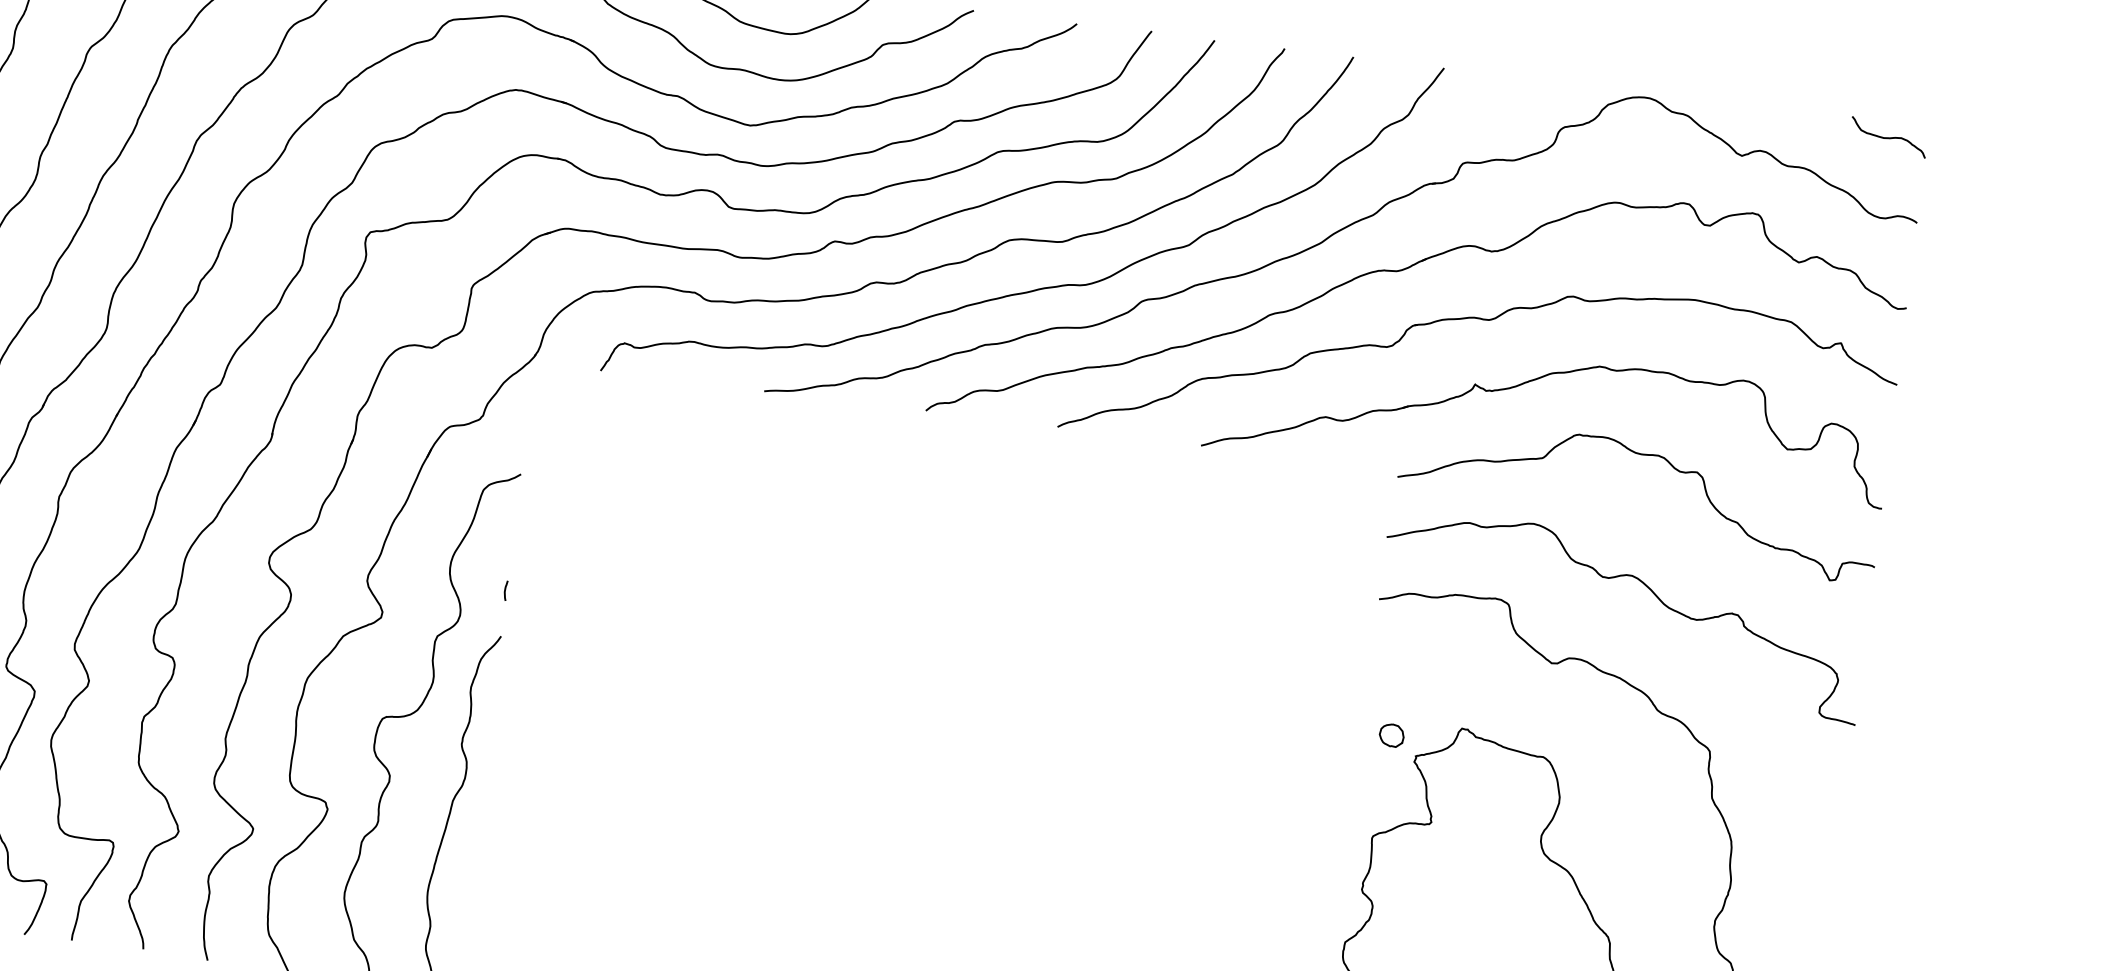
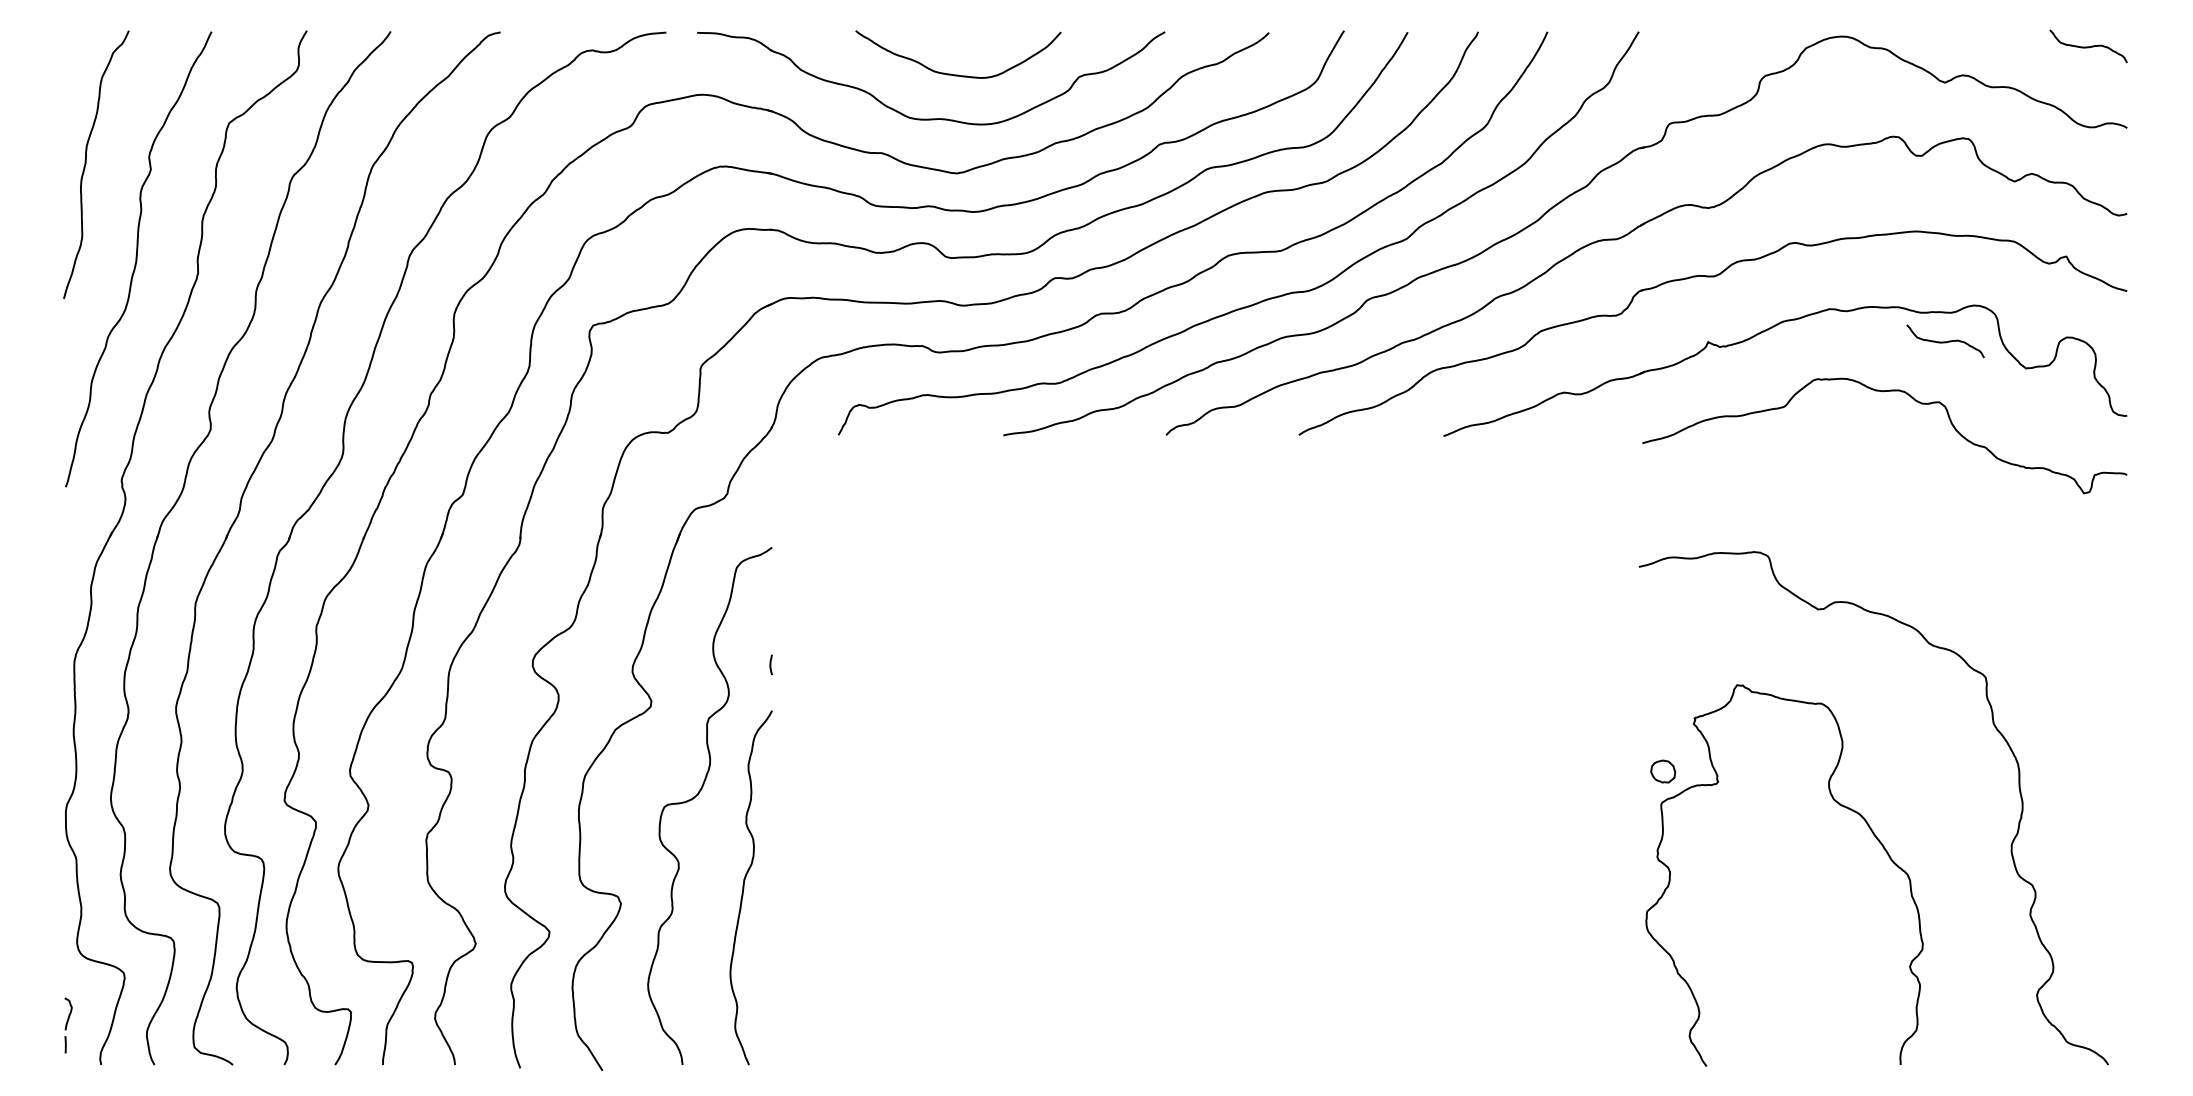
curve: (1710, 412) -> (1945, 341), added
curve: (1648, 589) -> (1905, 524), removed
part: (1392, 735) -> (1663, 771), moved

